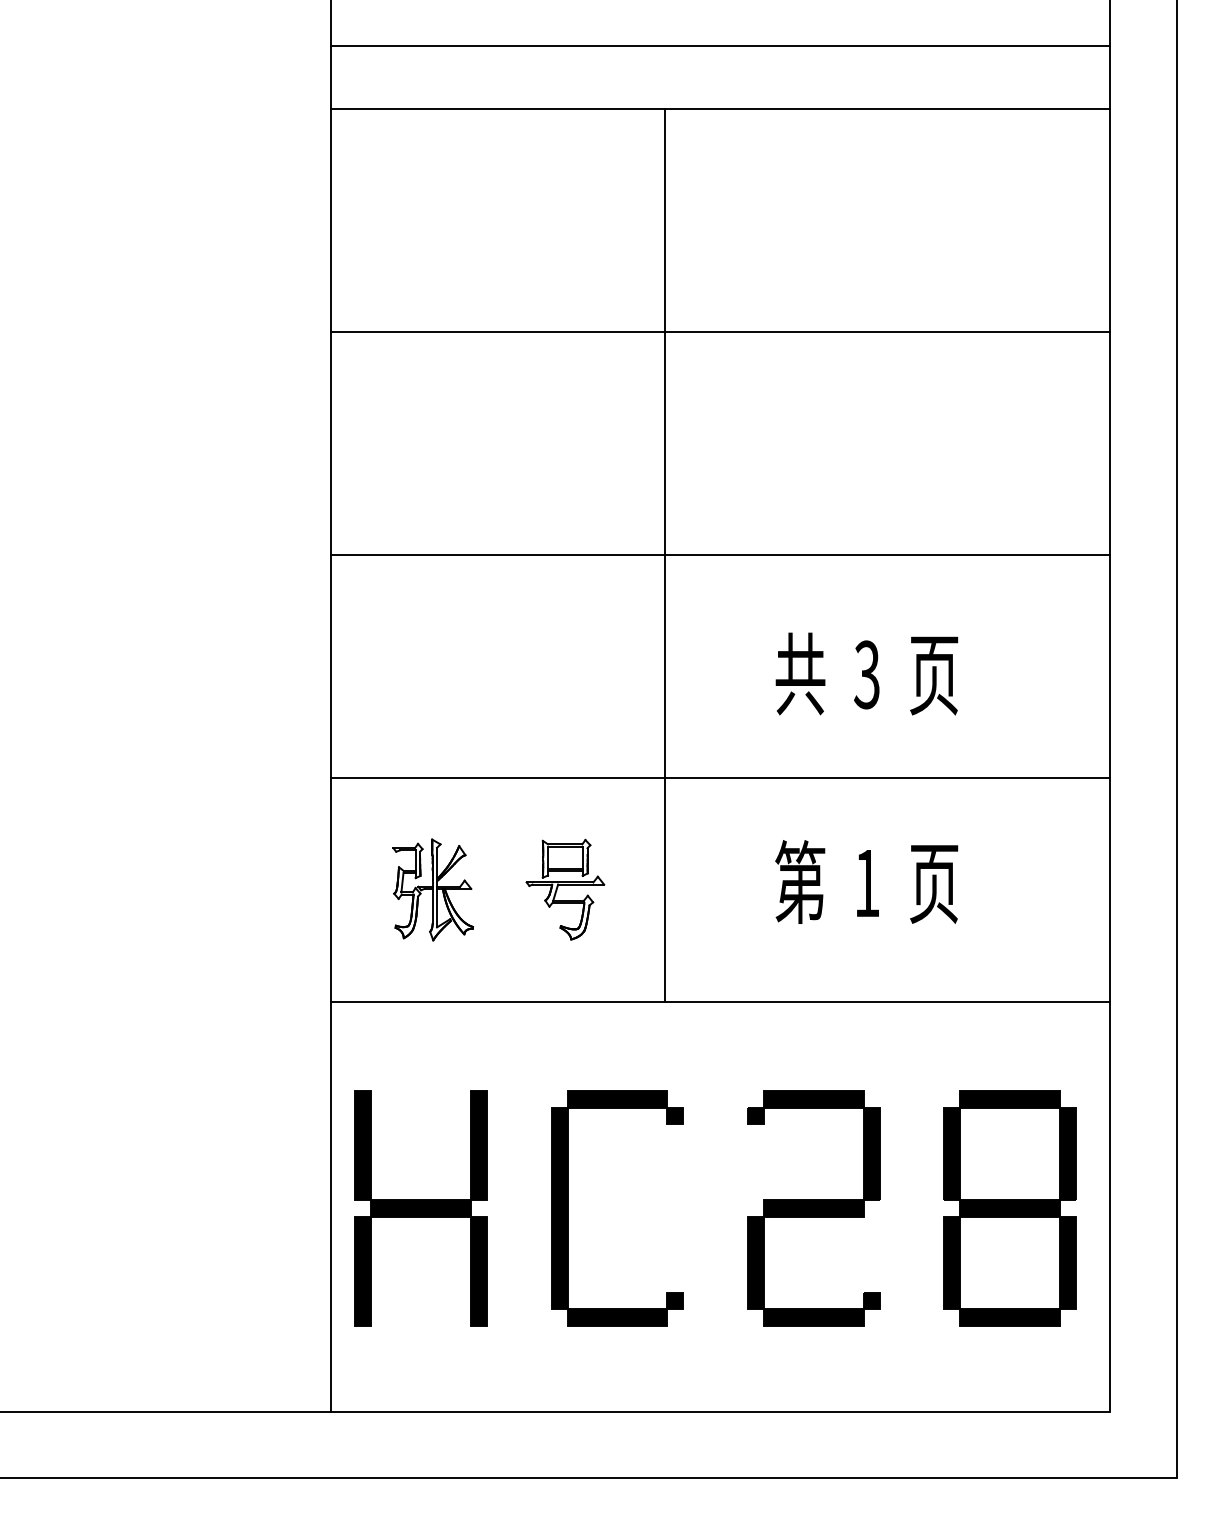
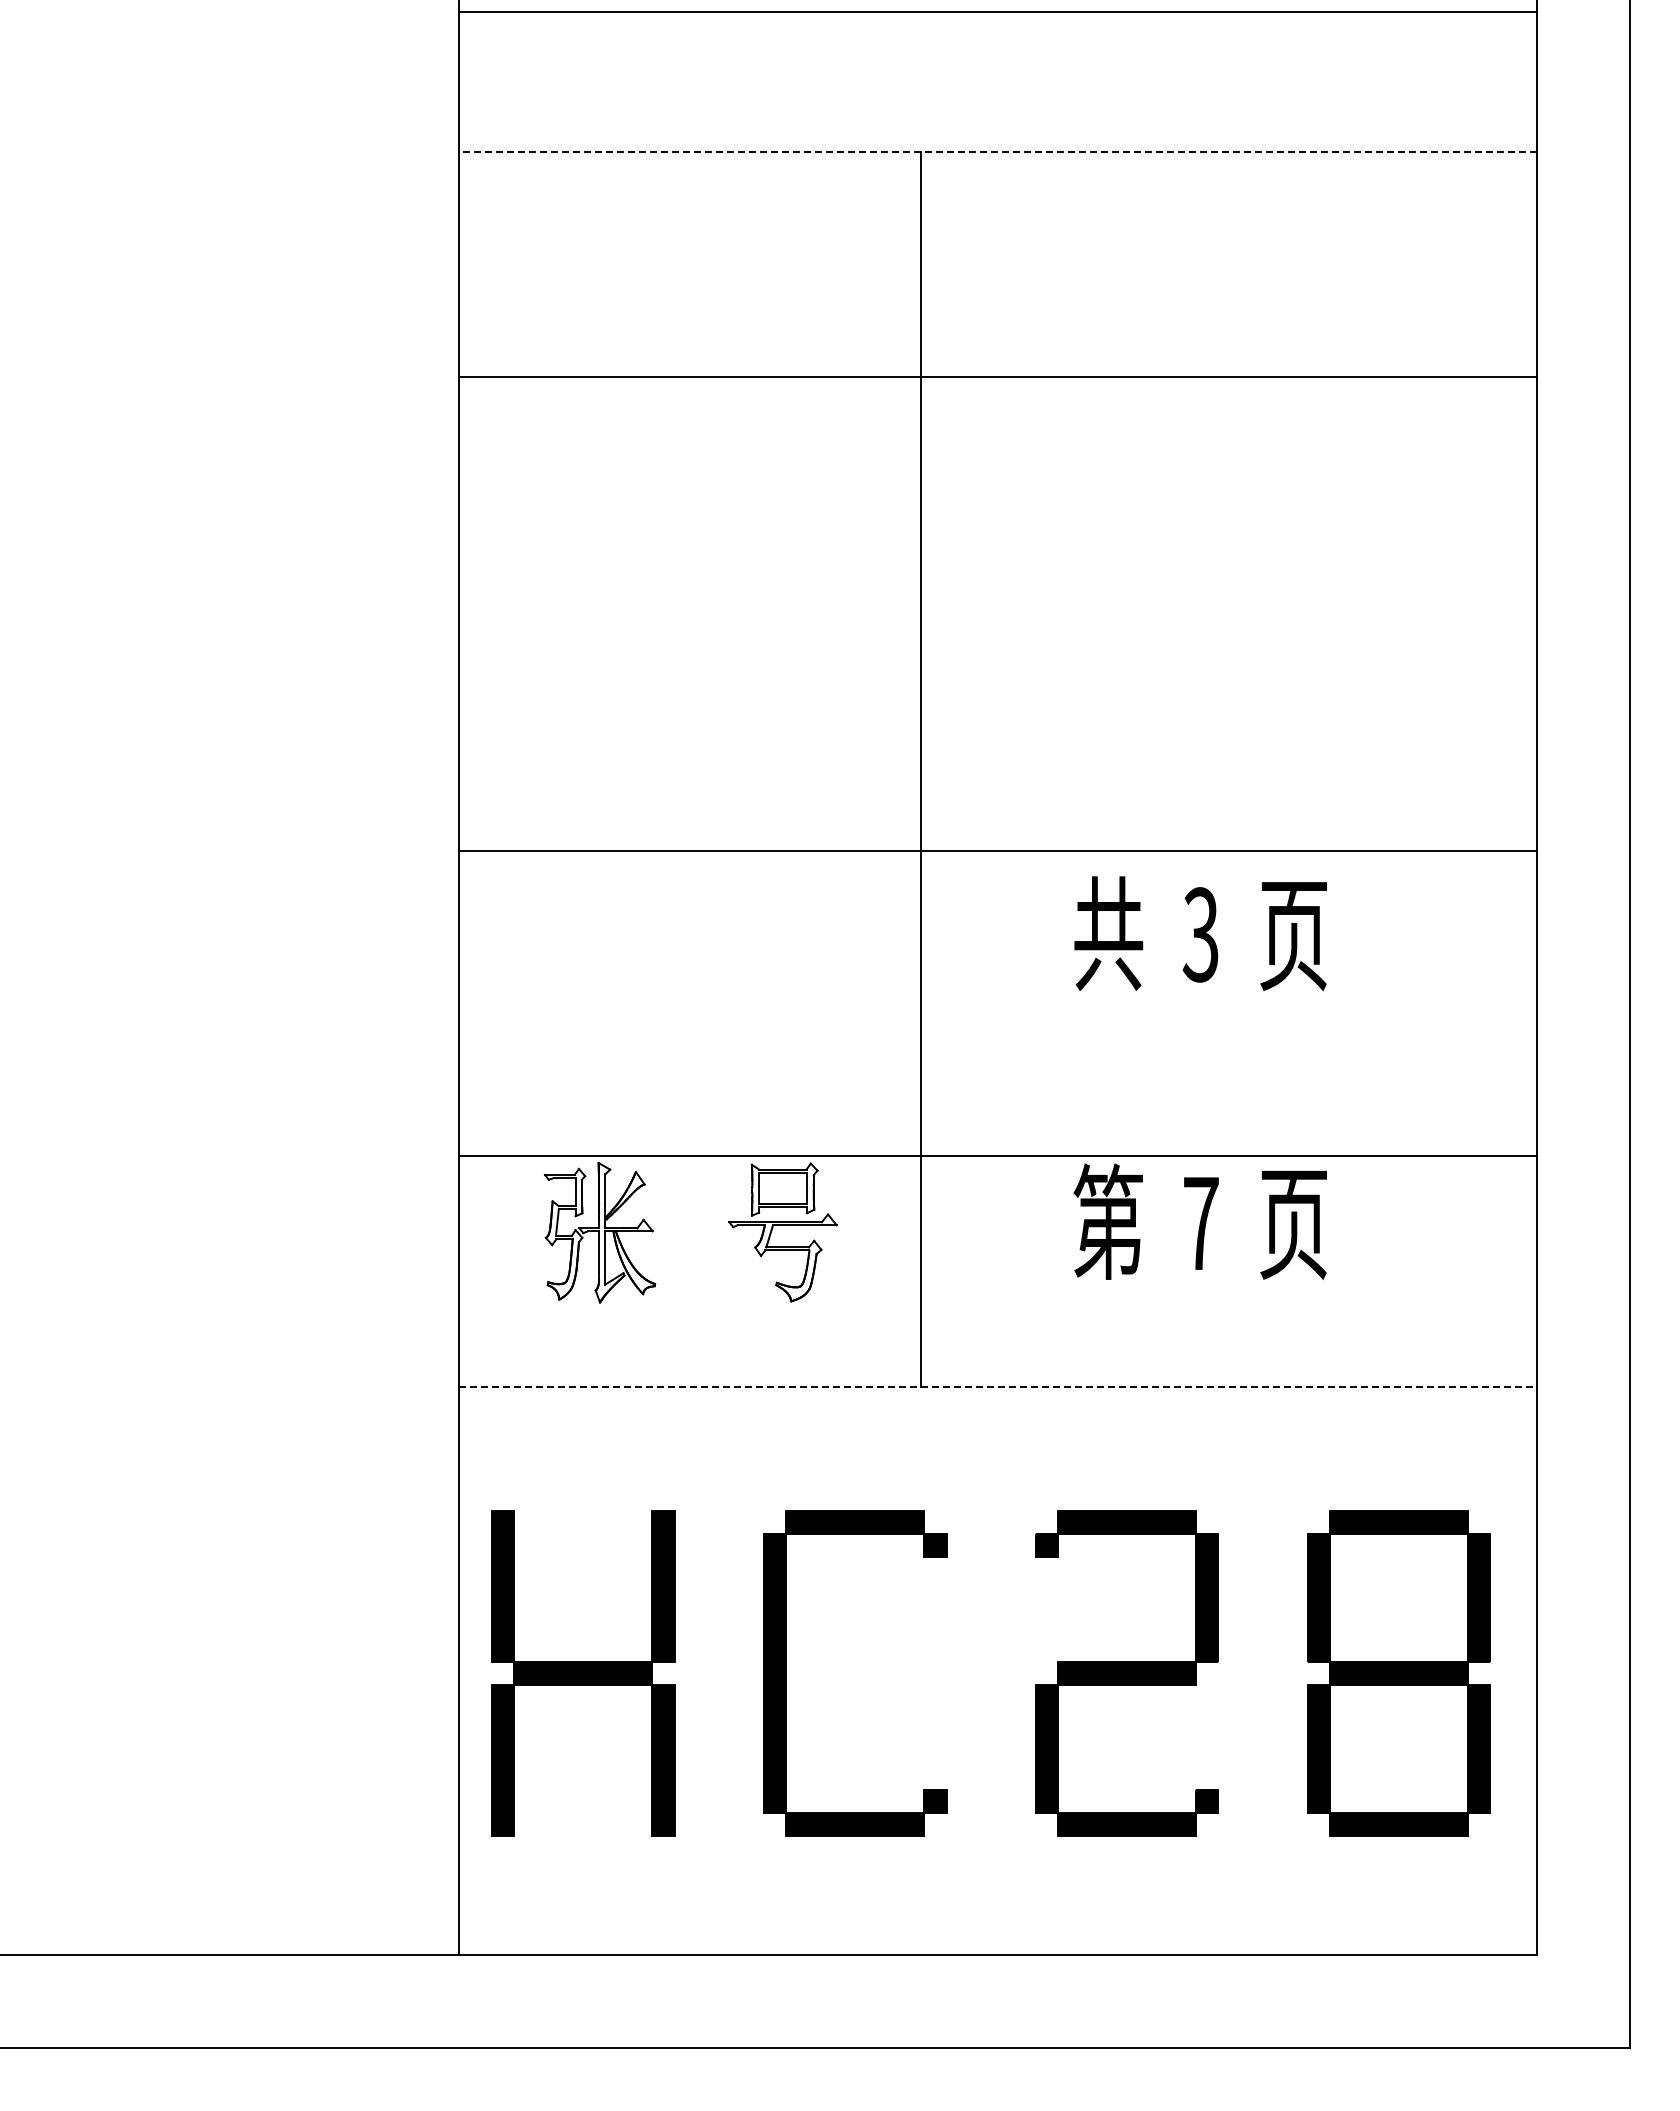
line: (720, 45) -> (997, 12), moved
line: (720, 109) -> (997, 151), solid -> dashed
line: (720, 332) -> (997, 377), moved
line: (720, 555) -> (997, 851), moved
line: (720, 778) -> (997, 1156), moved
text: (867, 883) -> (1201, 1223), 1 -> 7
line: (720, 1001) -> (998, 1387), solid -> dashed

